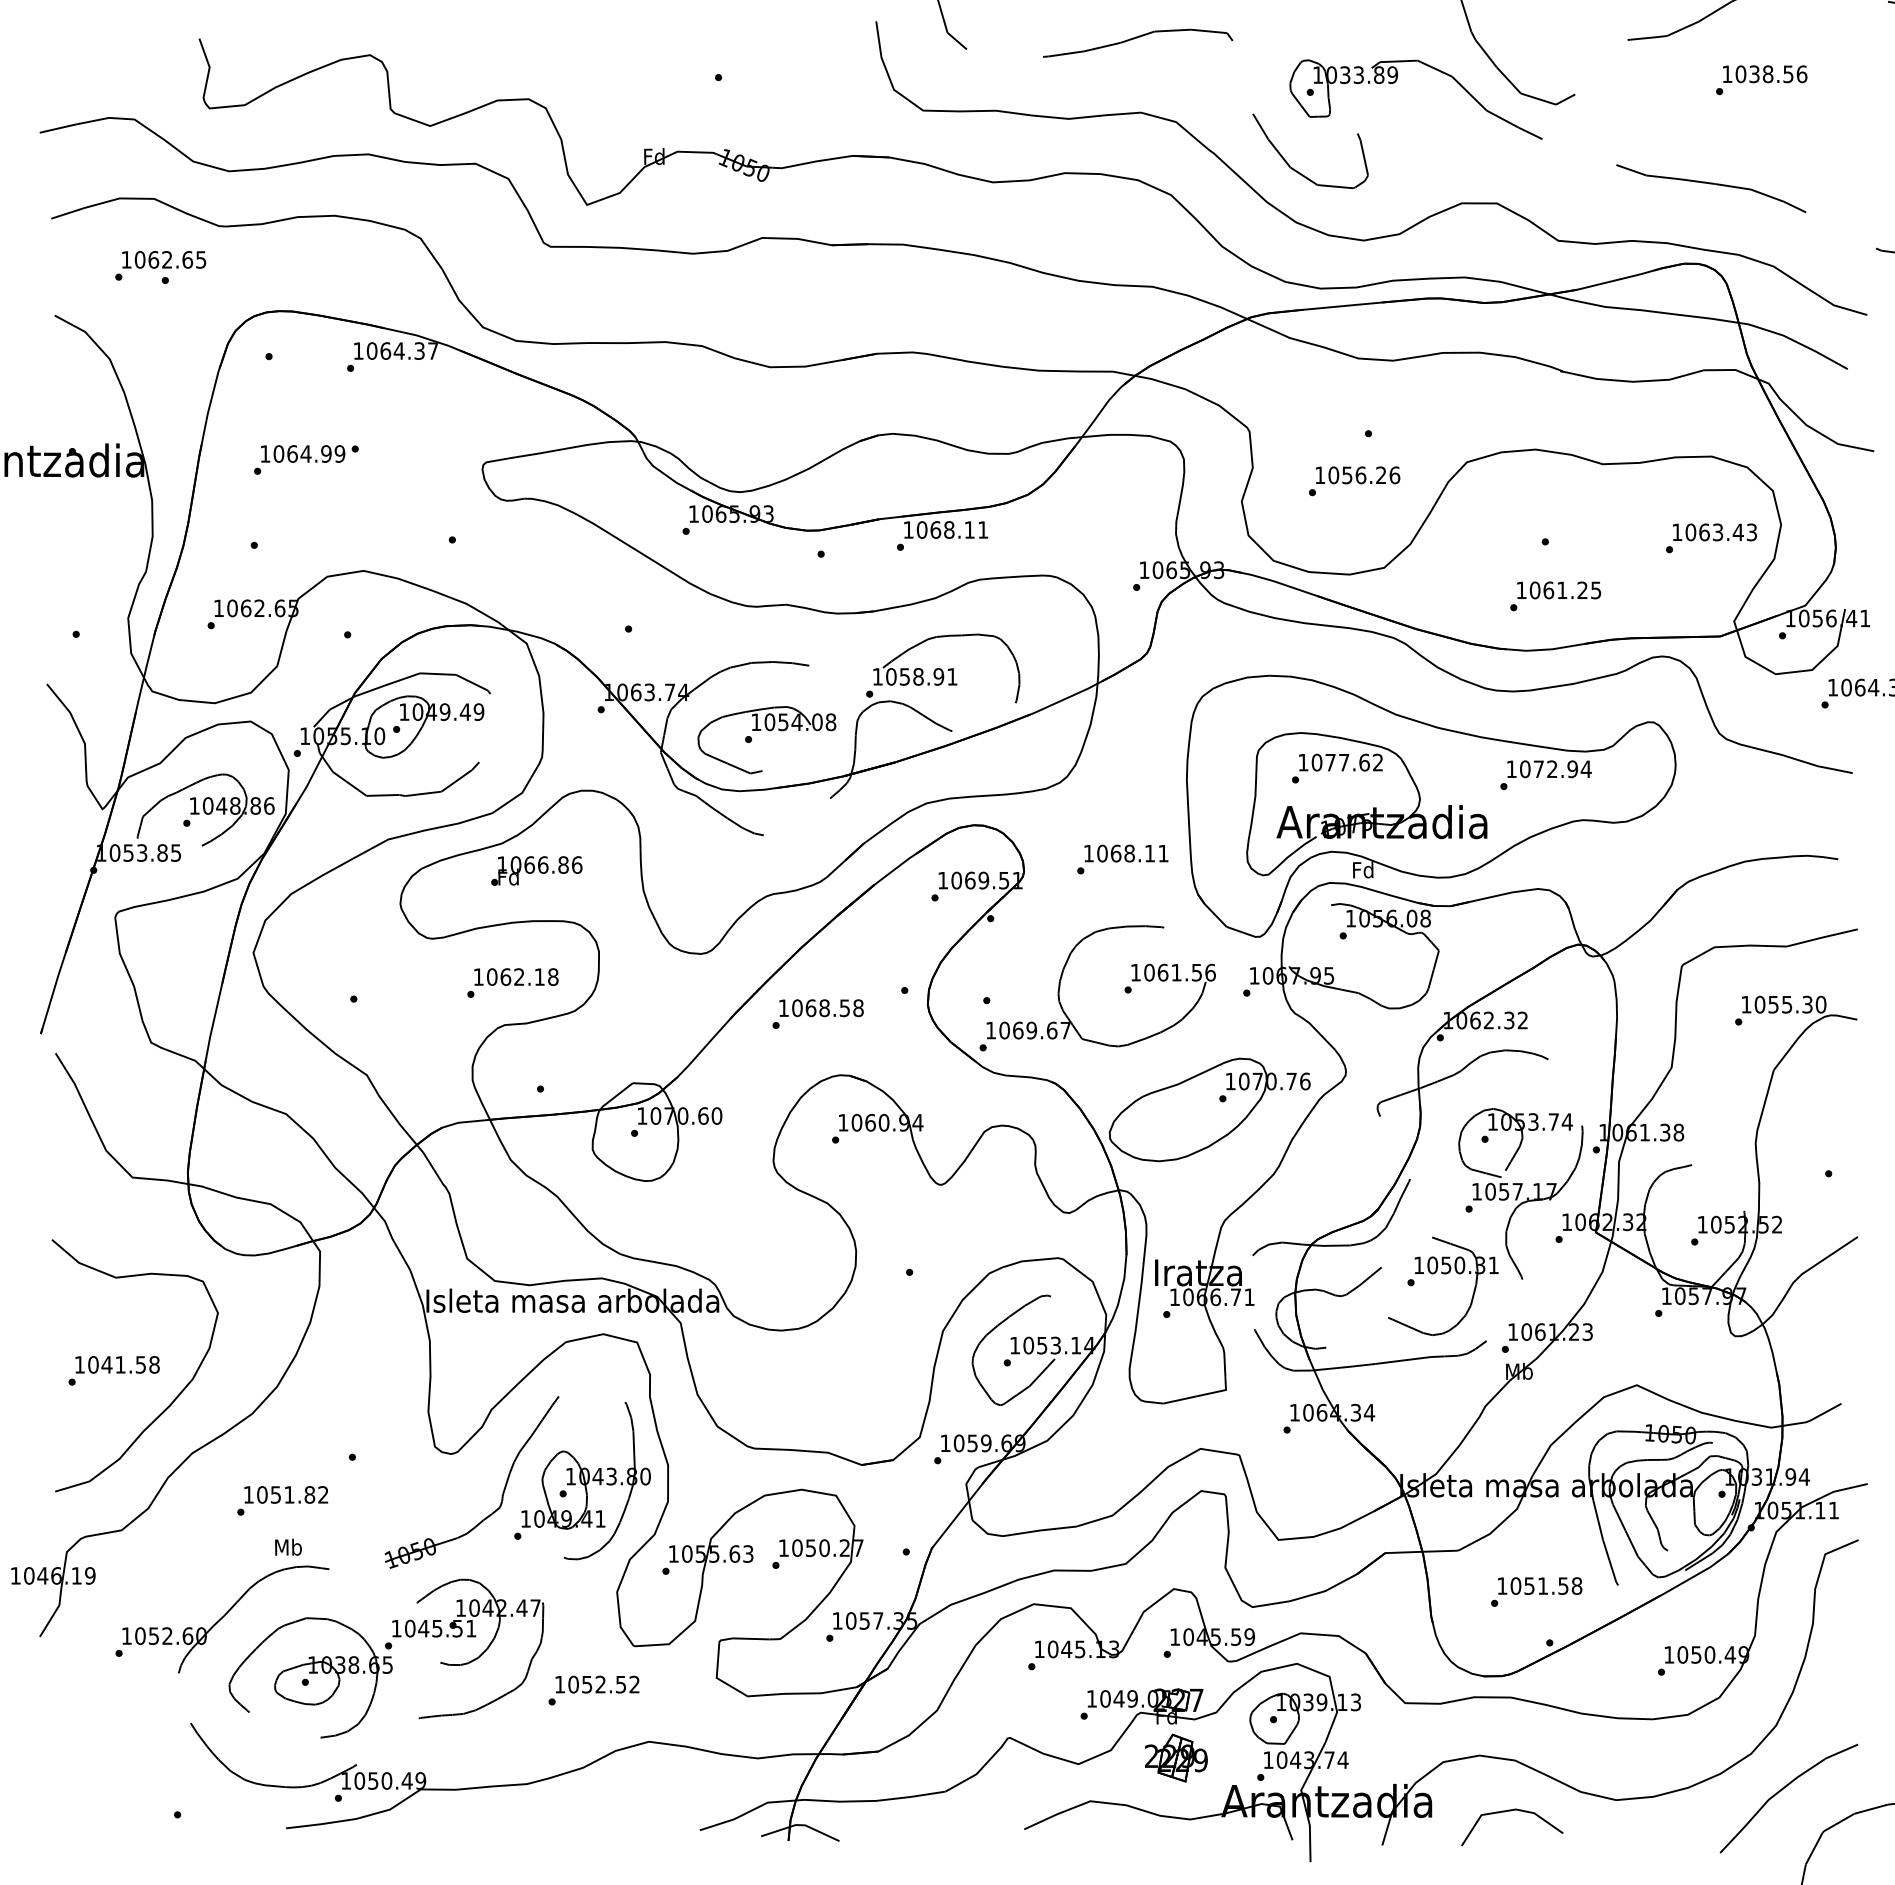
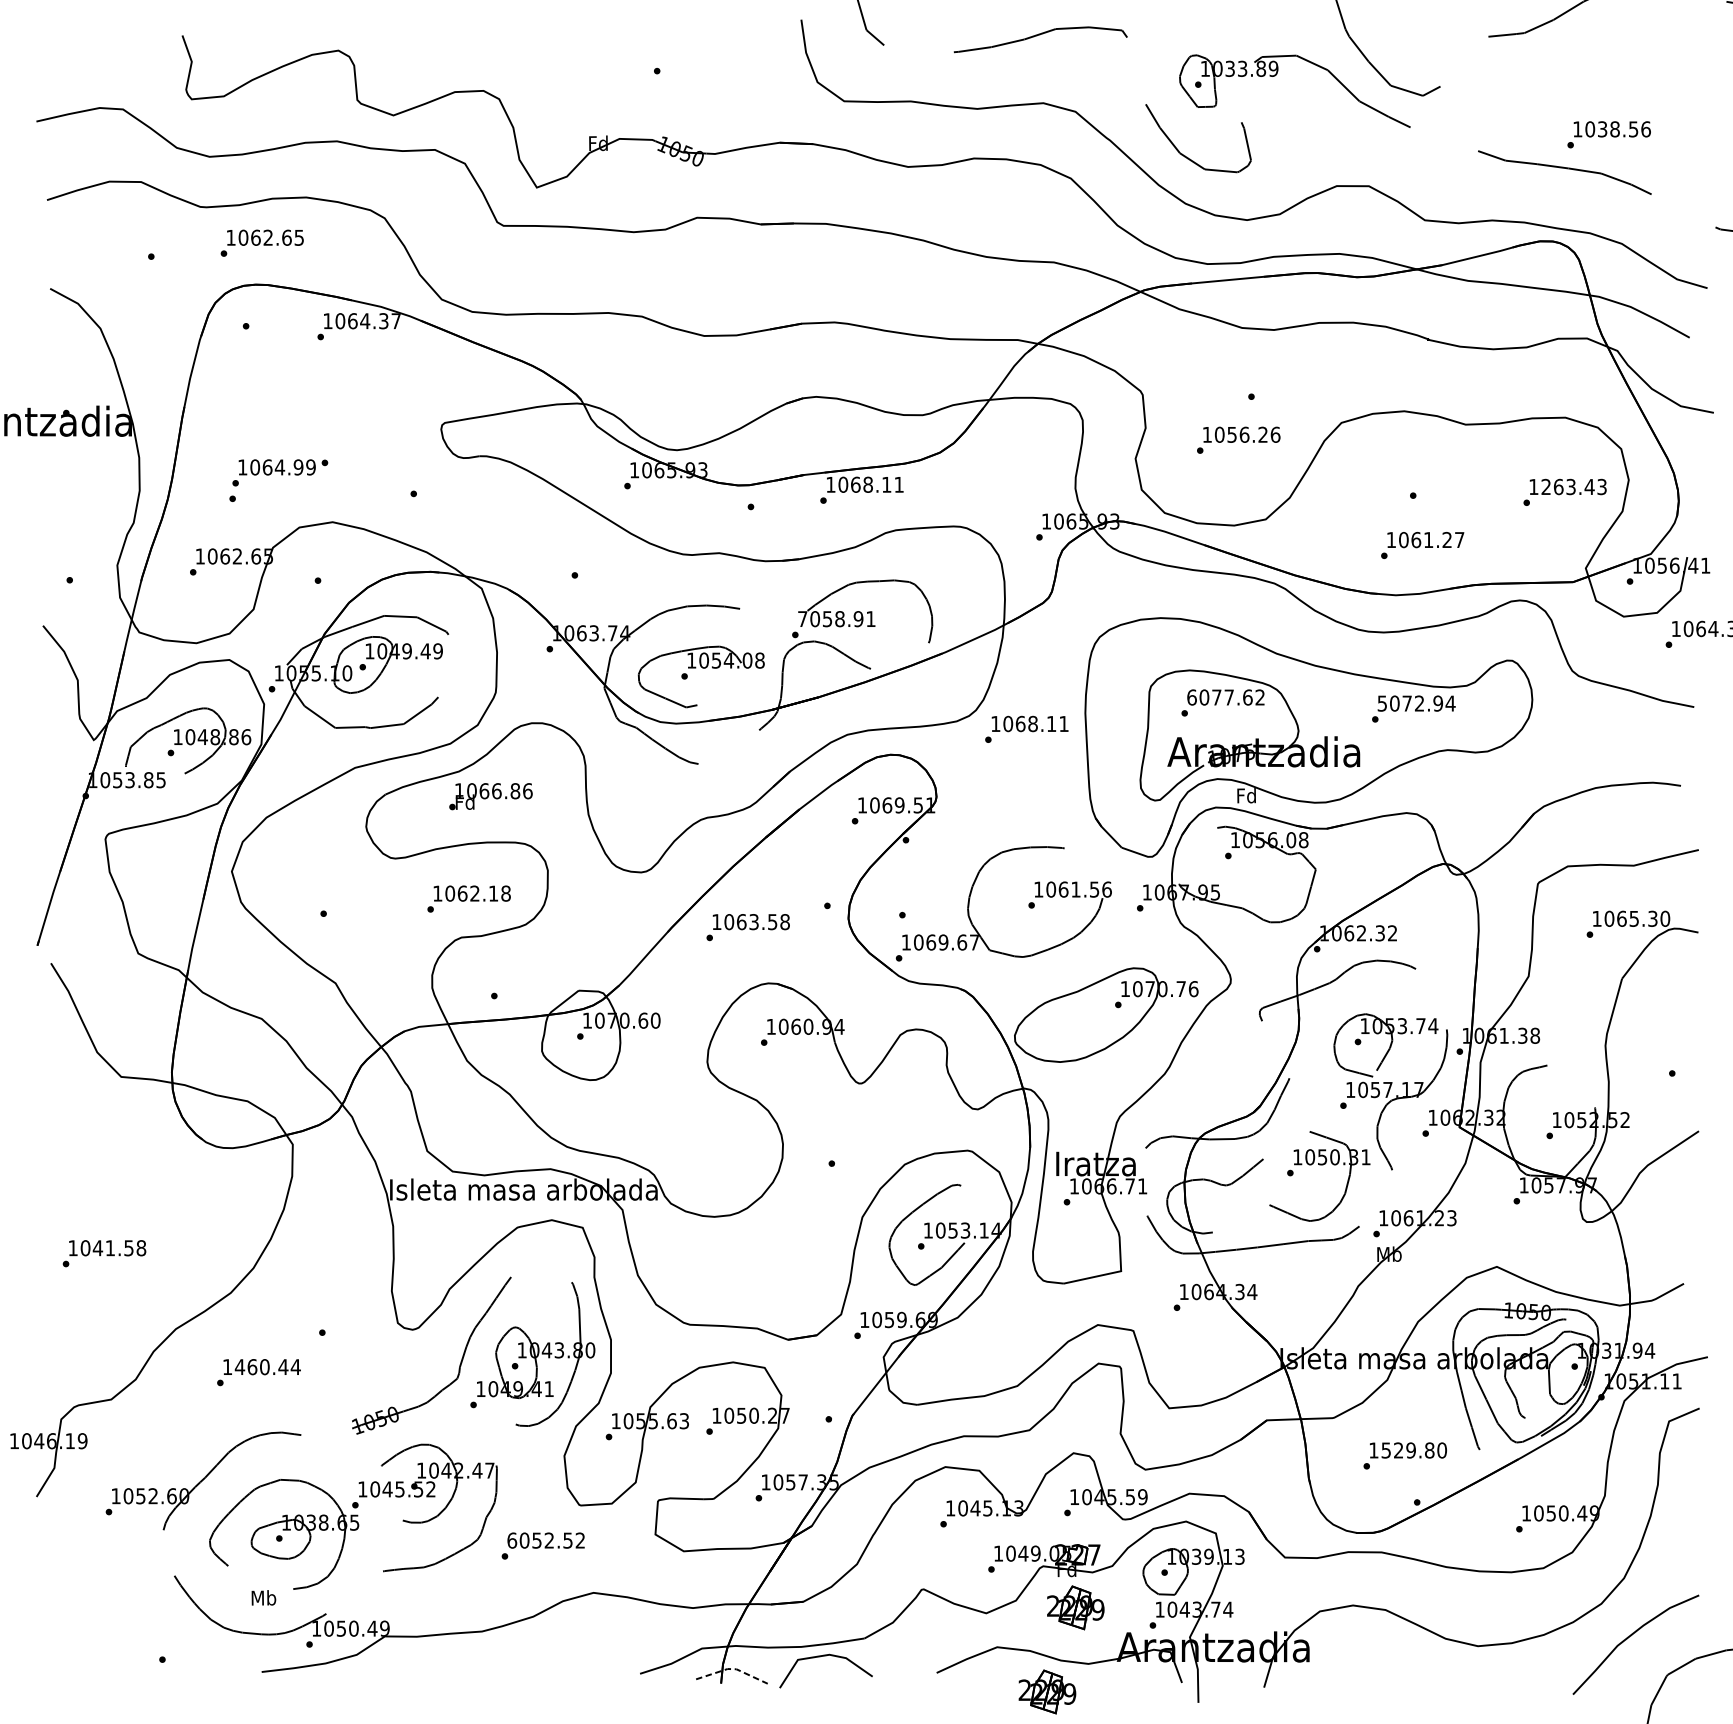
text: (1761, 80) -> (1608, 135), moved
text: (160, 265) -> (262, 242), moved
text: (306, 459) -> (280, 472), moved
text: (1690, 532) -> (1545, 487), 1063.43 -> 1263.43
text: (1596, 590) -> (1459, 540), 1061.25 -> 1061.27
text: (877, 676) -> (802, 618), 1058.91 -> 7058.91
text: (1303, 762) -> (1192, 697), 1077.62 -> 6077.62
text: (1511, 769) -> (1382, 703), 1072.94 -> 5072.94
text: (1122, 859) -> (1026, 729), moved
text: (1773, 1004) -> (1621, 918), 1055.30 -> 1065.30
text: (824, 1008) -> (754, 922), 1068.58 -> 1063.58
curve: (174, 1398) -> (159, 1278), removed
text: (292, 1494) -> (267, 1366), 1051.82 -> 1460.44
text: (288, 1546) -> (263, 1597), moved
text: (1546, 1585) -> (1414, 1449), 1051.58 -> 1529.80
text: (471, 1628) -> (431, 1489), 1045.51 -> 1045.52
text: (559, 1684) -> (511, 1540), 1052.52 -> 6052.52
line: (1511, 1811) -> (825, 1656), moved
line: (801, 1825) -> (732, 1669), solid -> dashed
part: (1145, 1849) -> (1047, 1691), added

